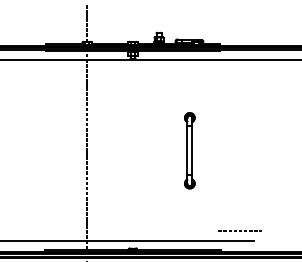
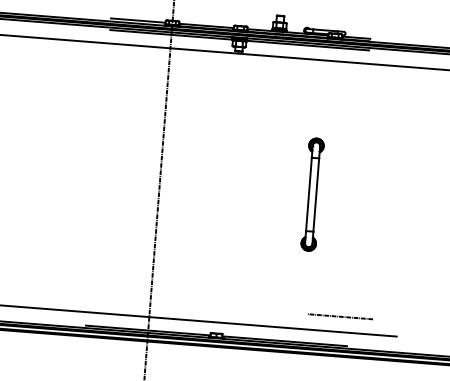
line: (239, 230) -> (339, 316), moved

